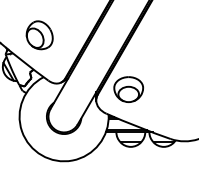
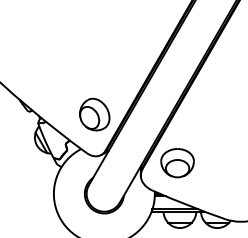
part: (39, 35) -> (94, 114), moved

